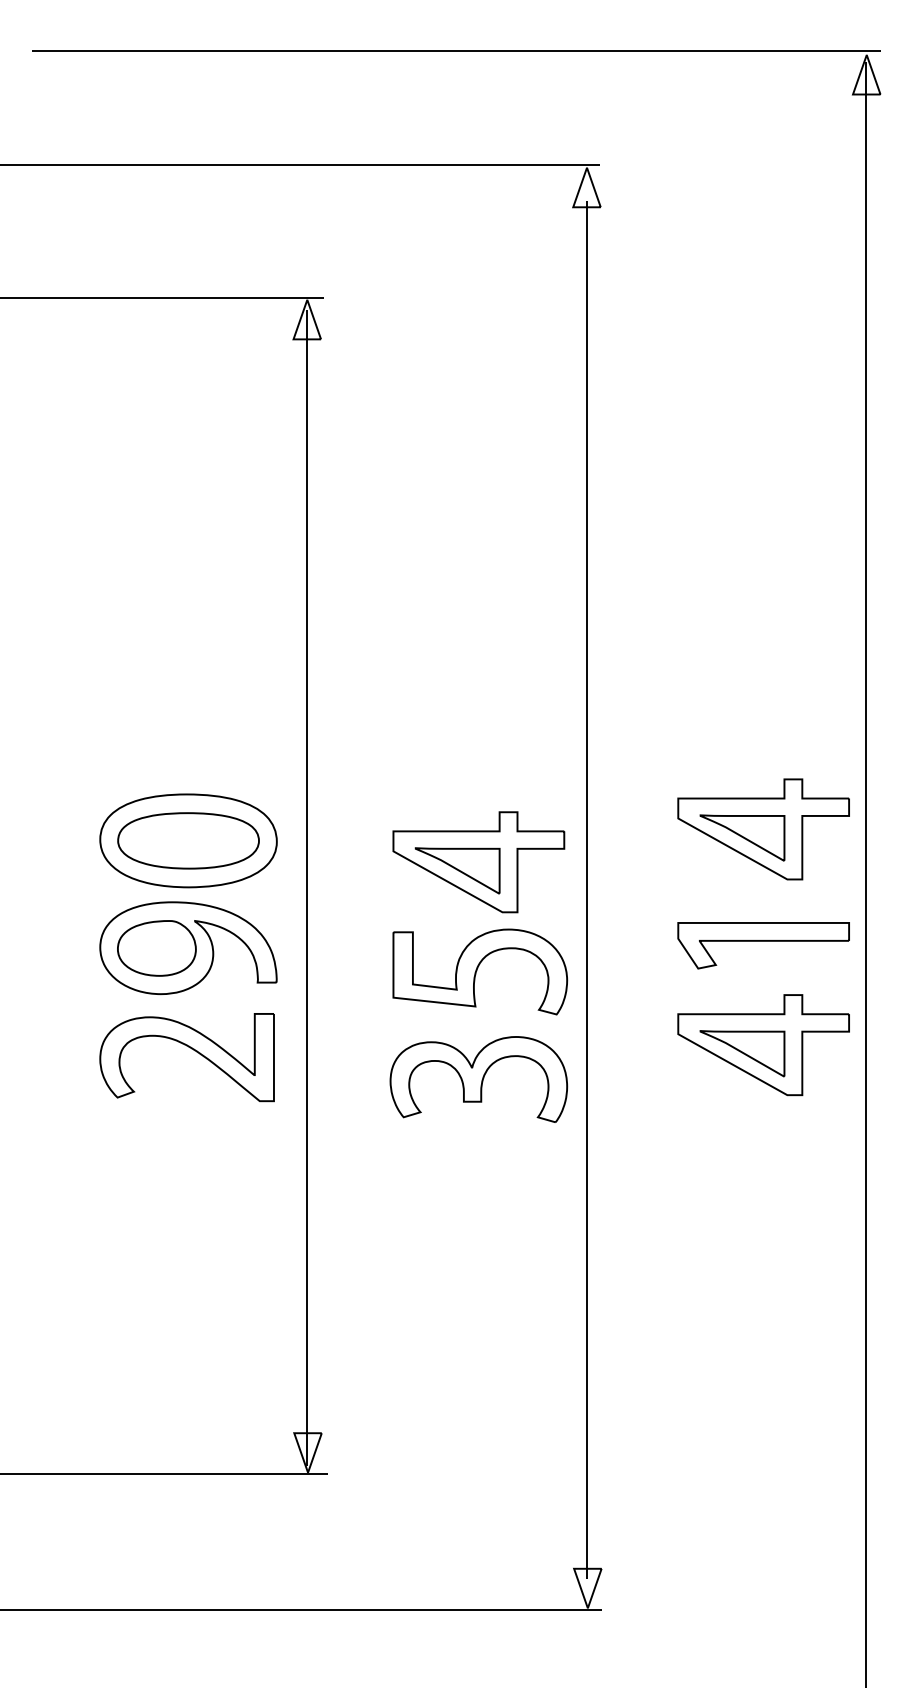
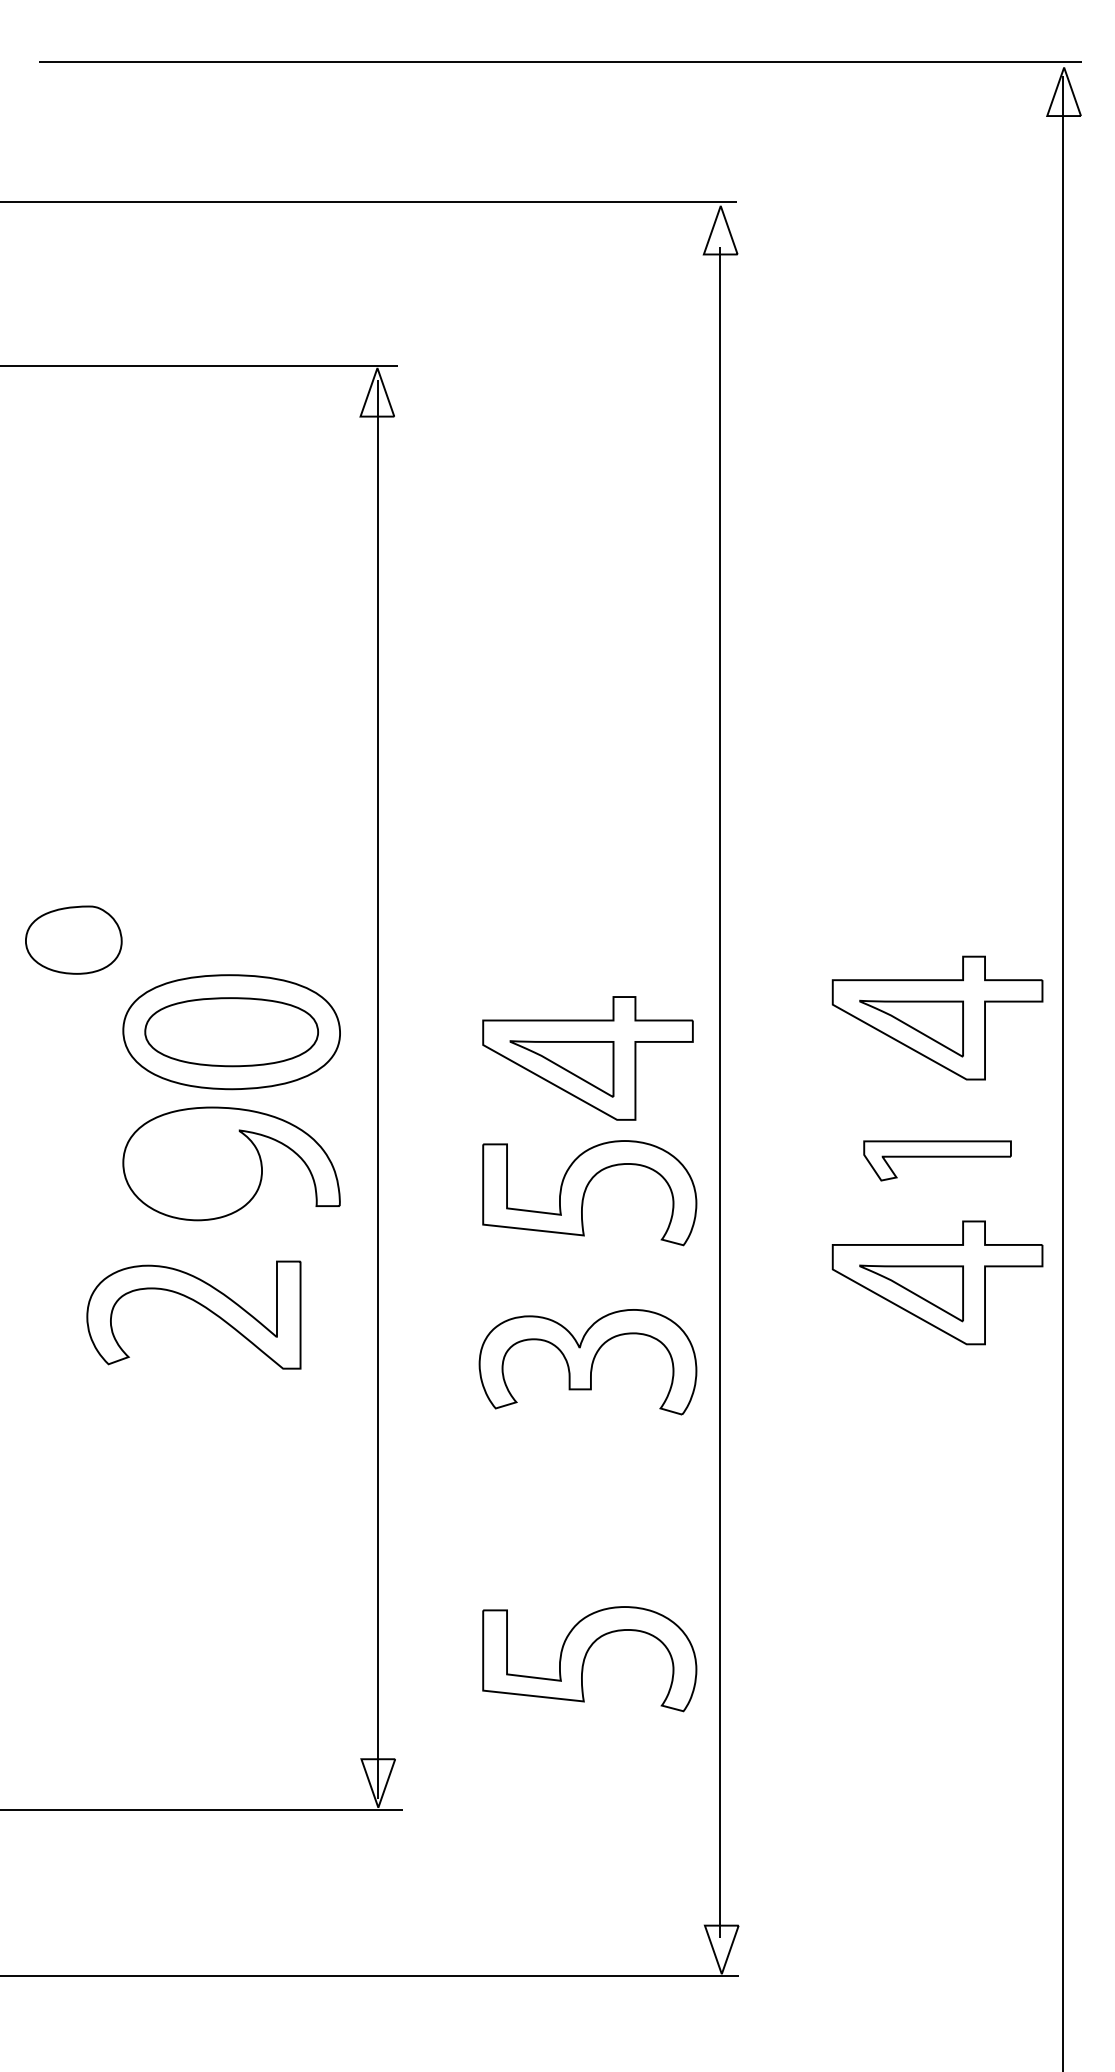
part: (763, 945) -> (937, 1160), size x0.7
part: (156, 947) -> (73, 939), moved
part: (190, 1048) -> (198, 1304), moved
part: (478, 1079) -> (587, 1362), moved
part: (480, 1351) -> (589, 1659), added

